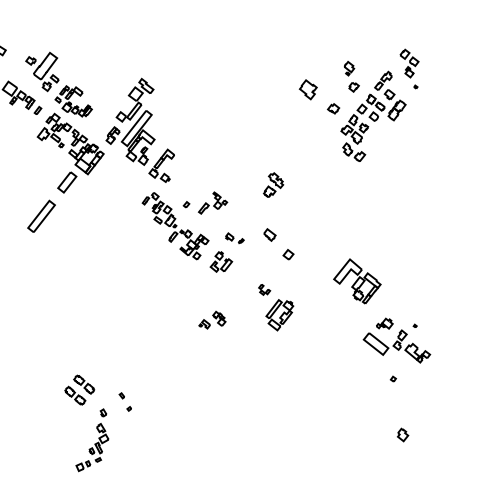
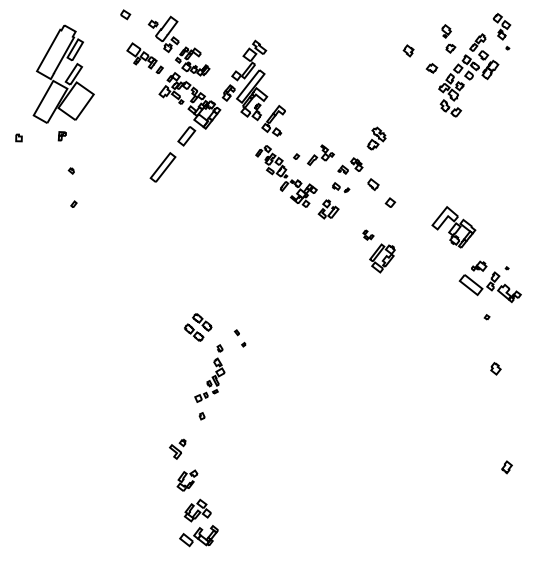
part: (308, 89) -> (408, 50), size x0.62
part: (212, 319) -> (350, 165), moved

